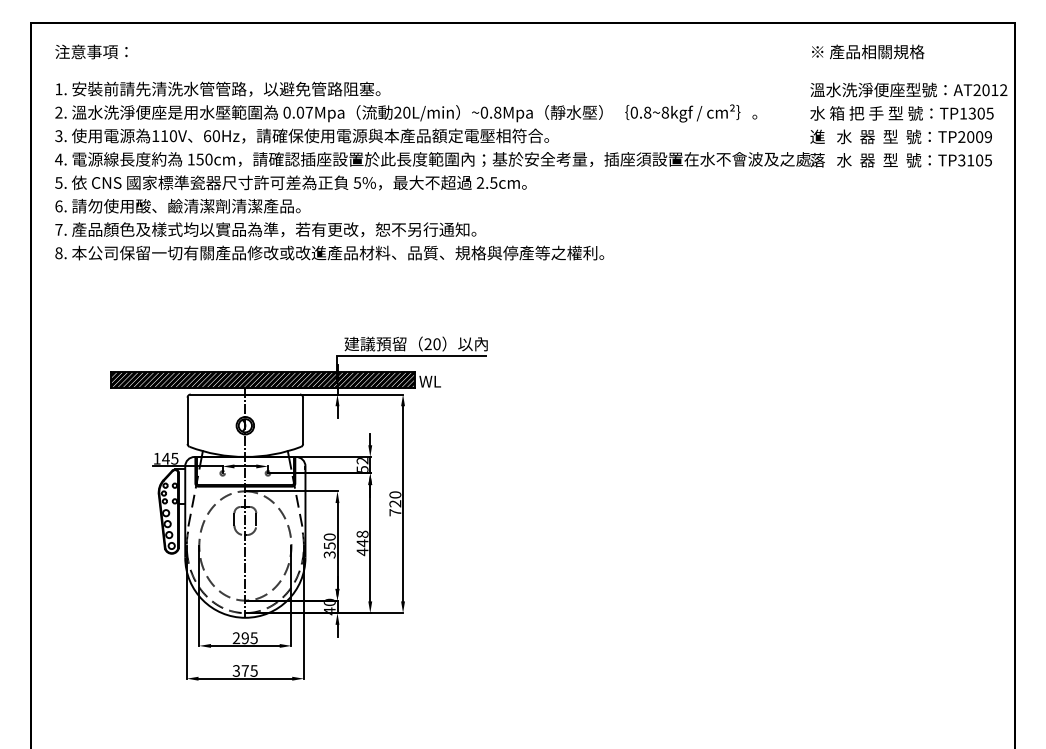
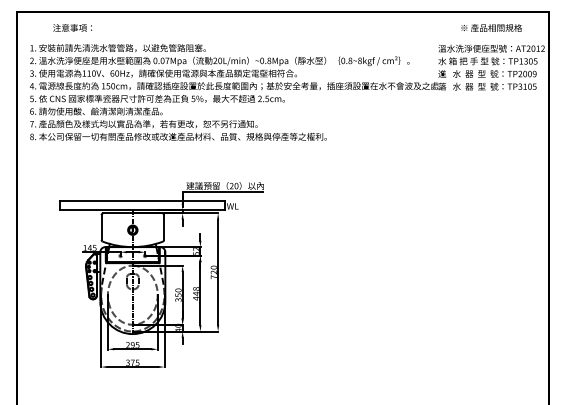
text: (91, 50) -> (72, 27), moved
text: (867, 50) -> (491, 27), moved
hatch: (263, 380) -> (142, 205), removed

